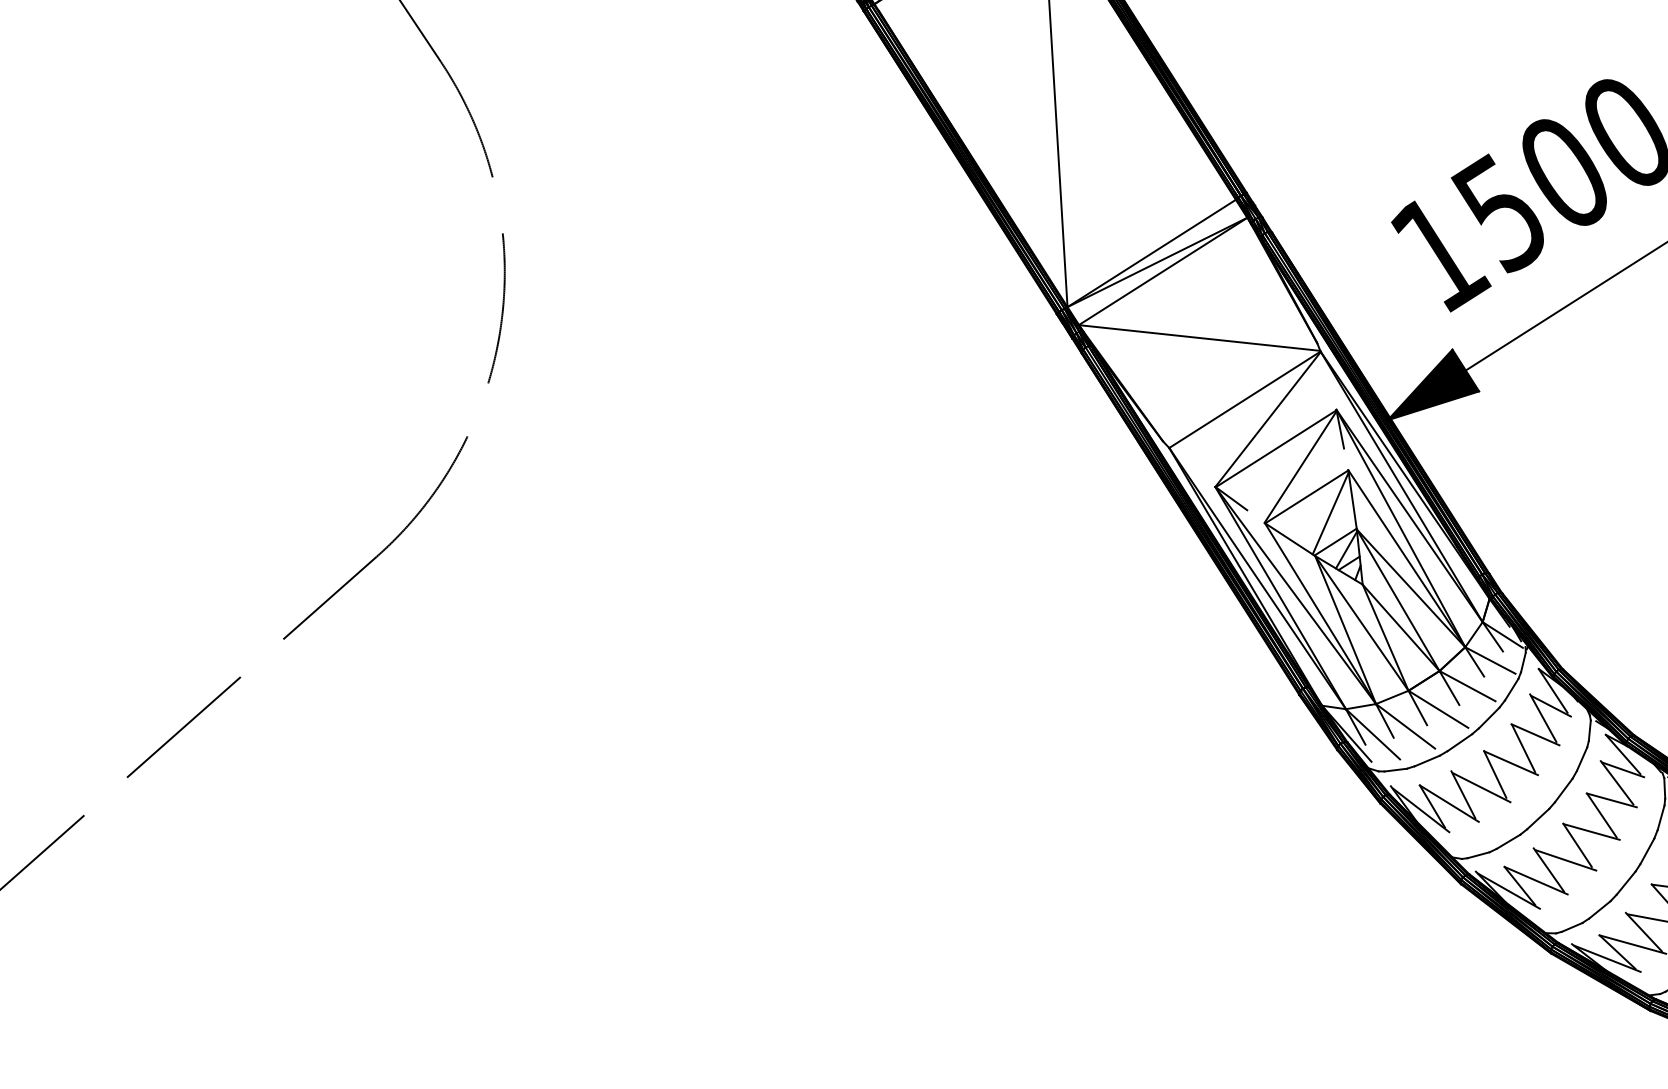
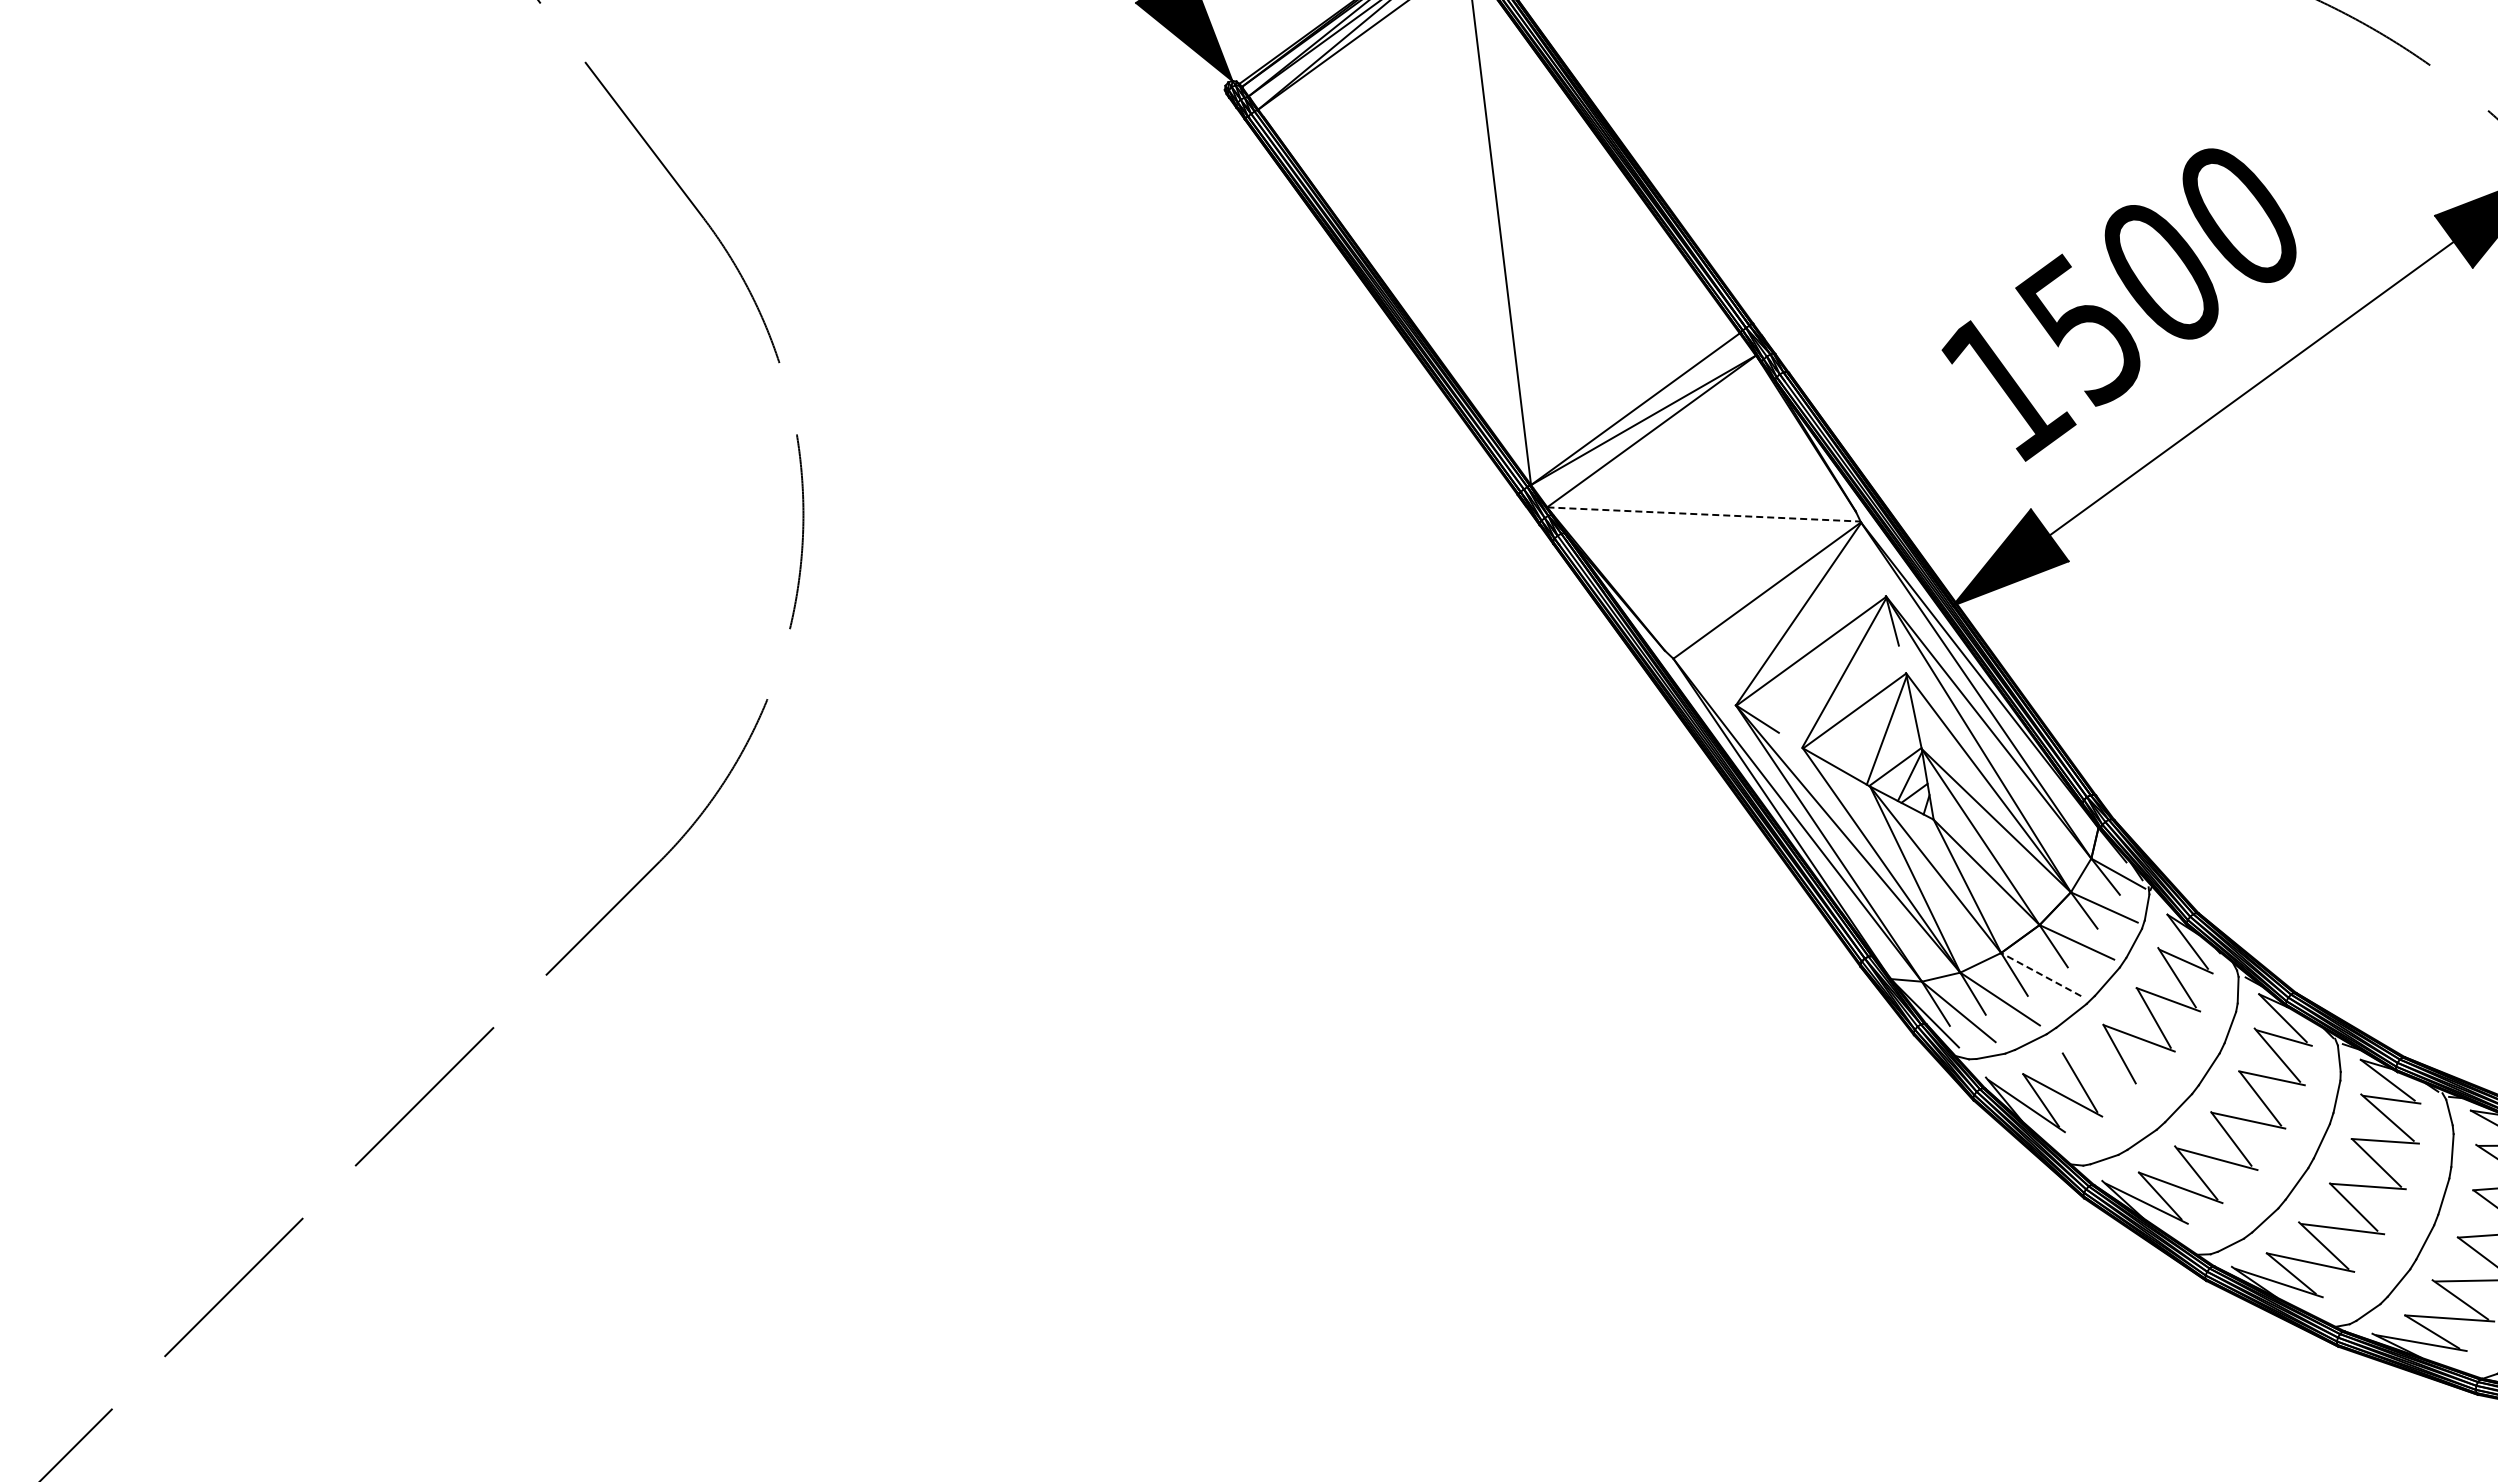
line: (1199, 338) -> (1703, 514), solid -> dashed
line: (1437, 709) -> (2040, 974), solid -> dashed
line: (1481, 787) -> (2103, 1071), removed

